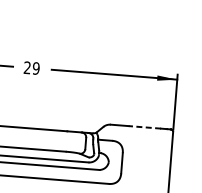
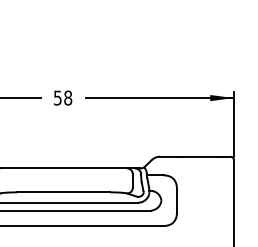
text: (32, 67) -> (63, 97), 29 -> 58
line: (144, 127) -> (199, 156), dashed -> solid

